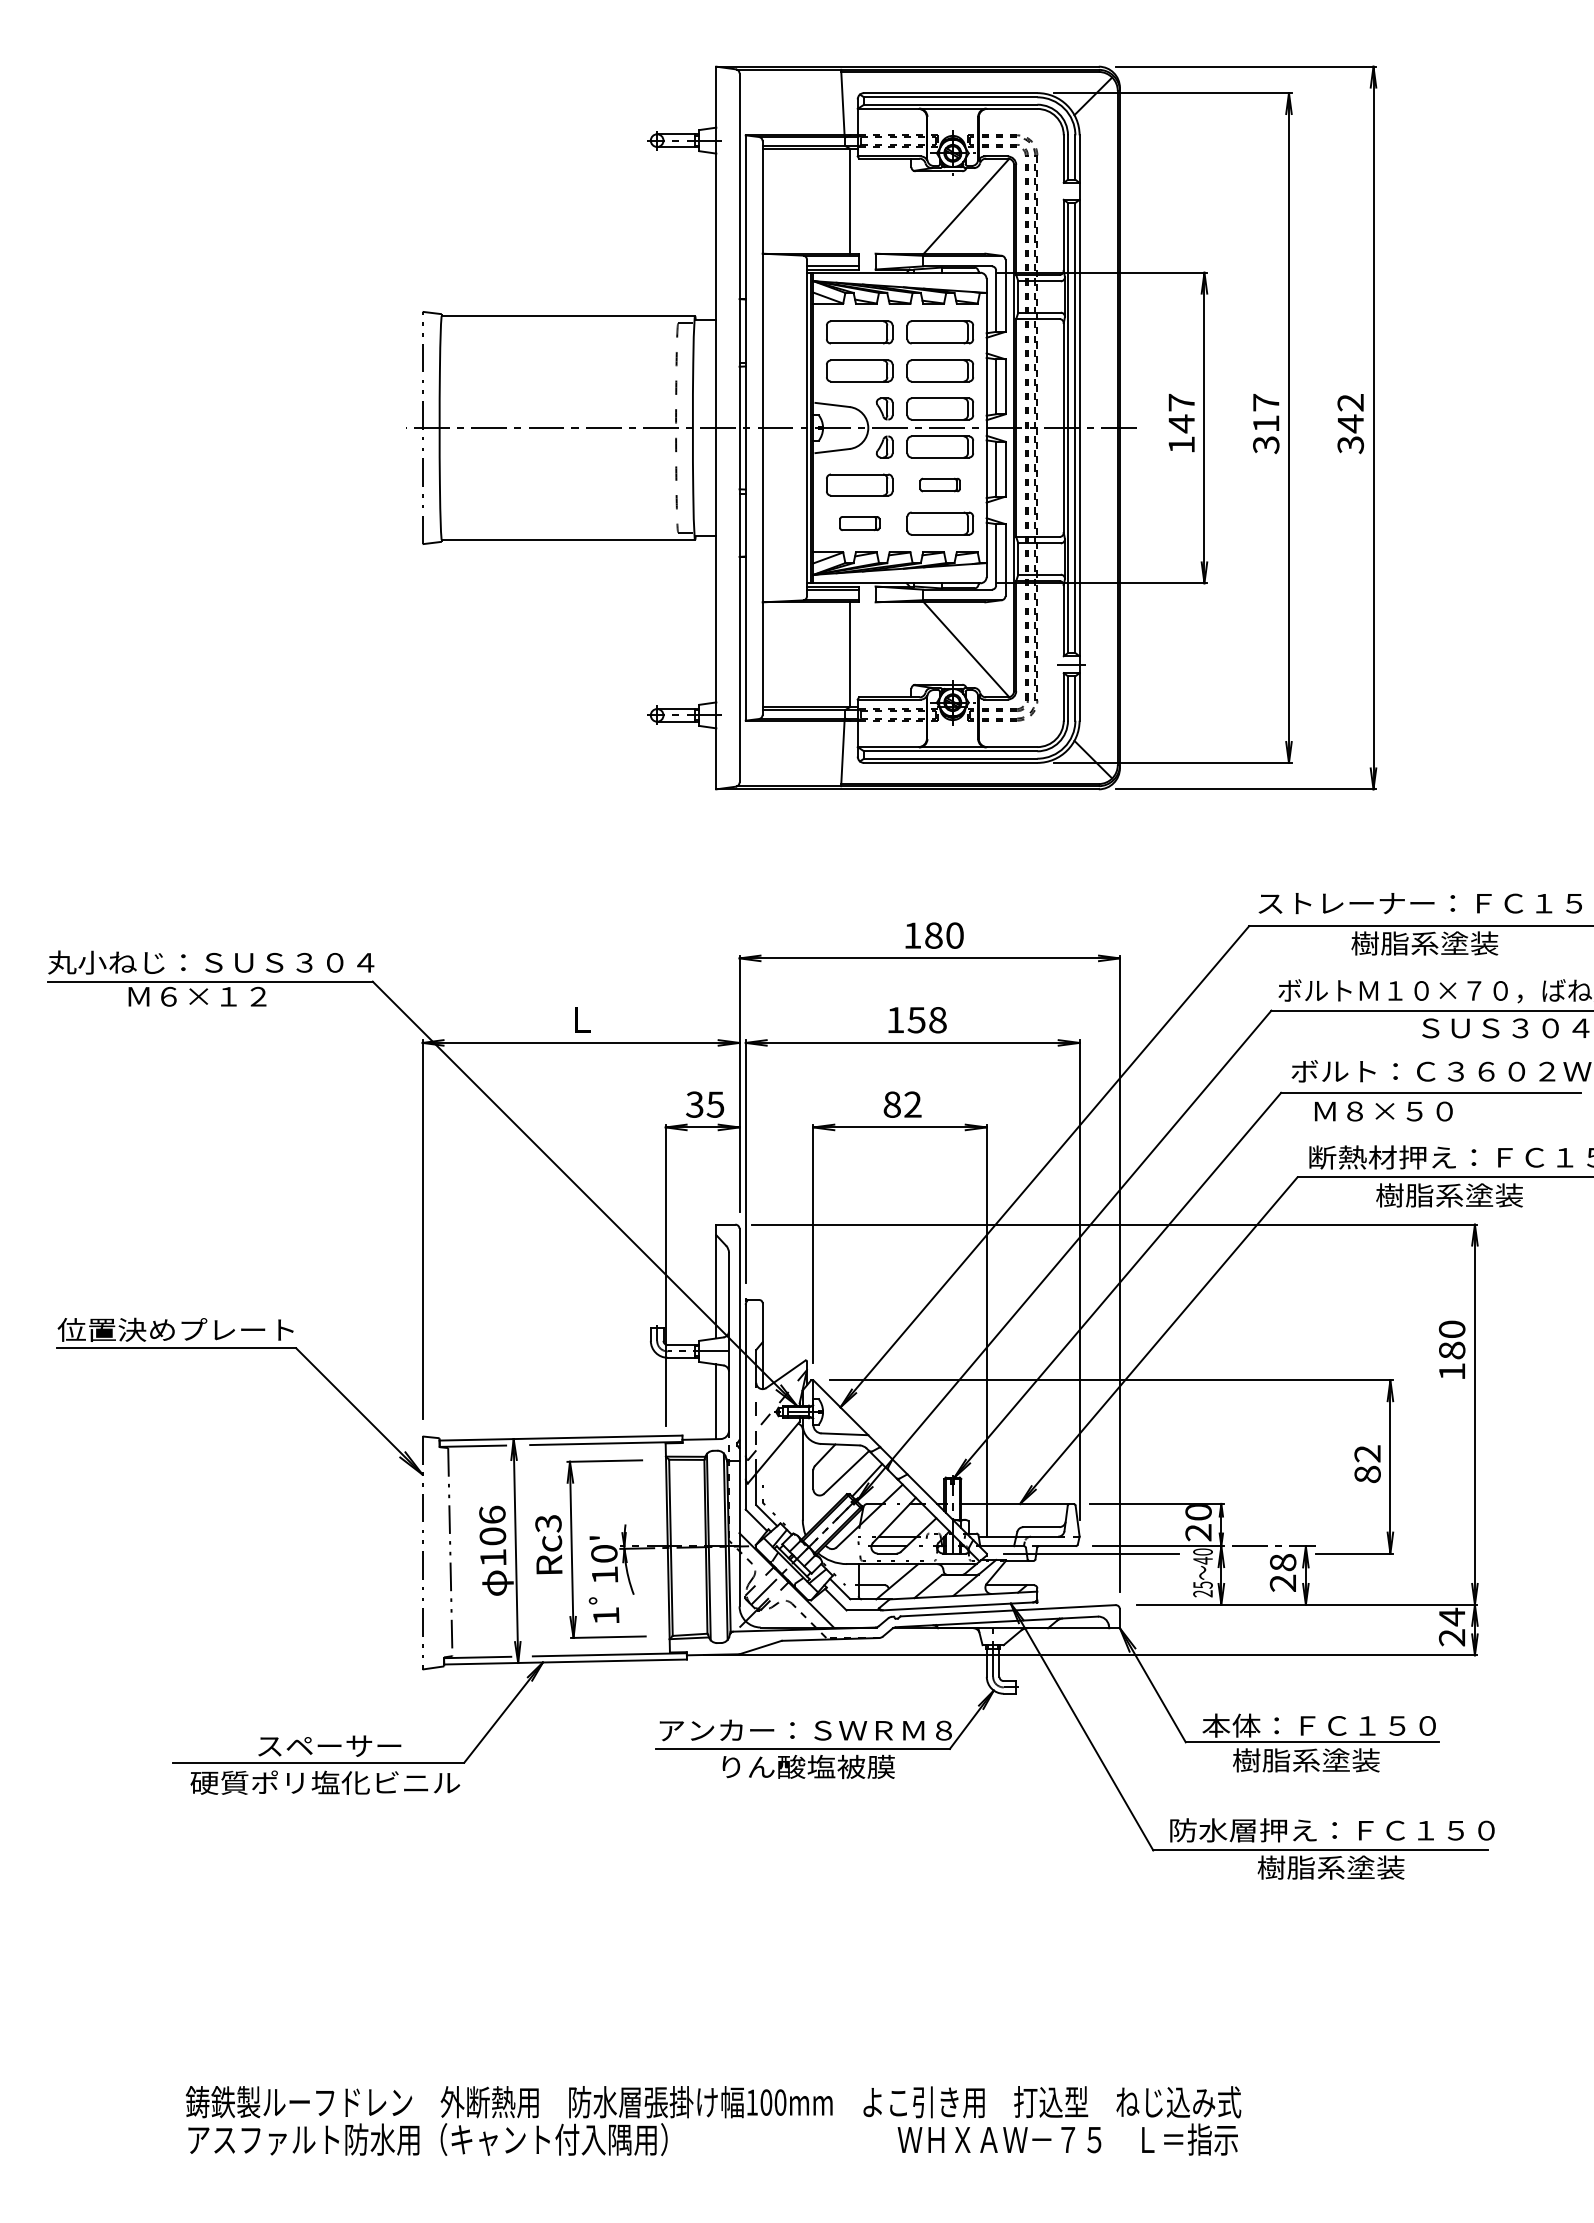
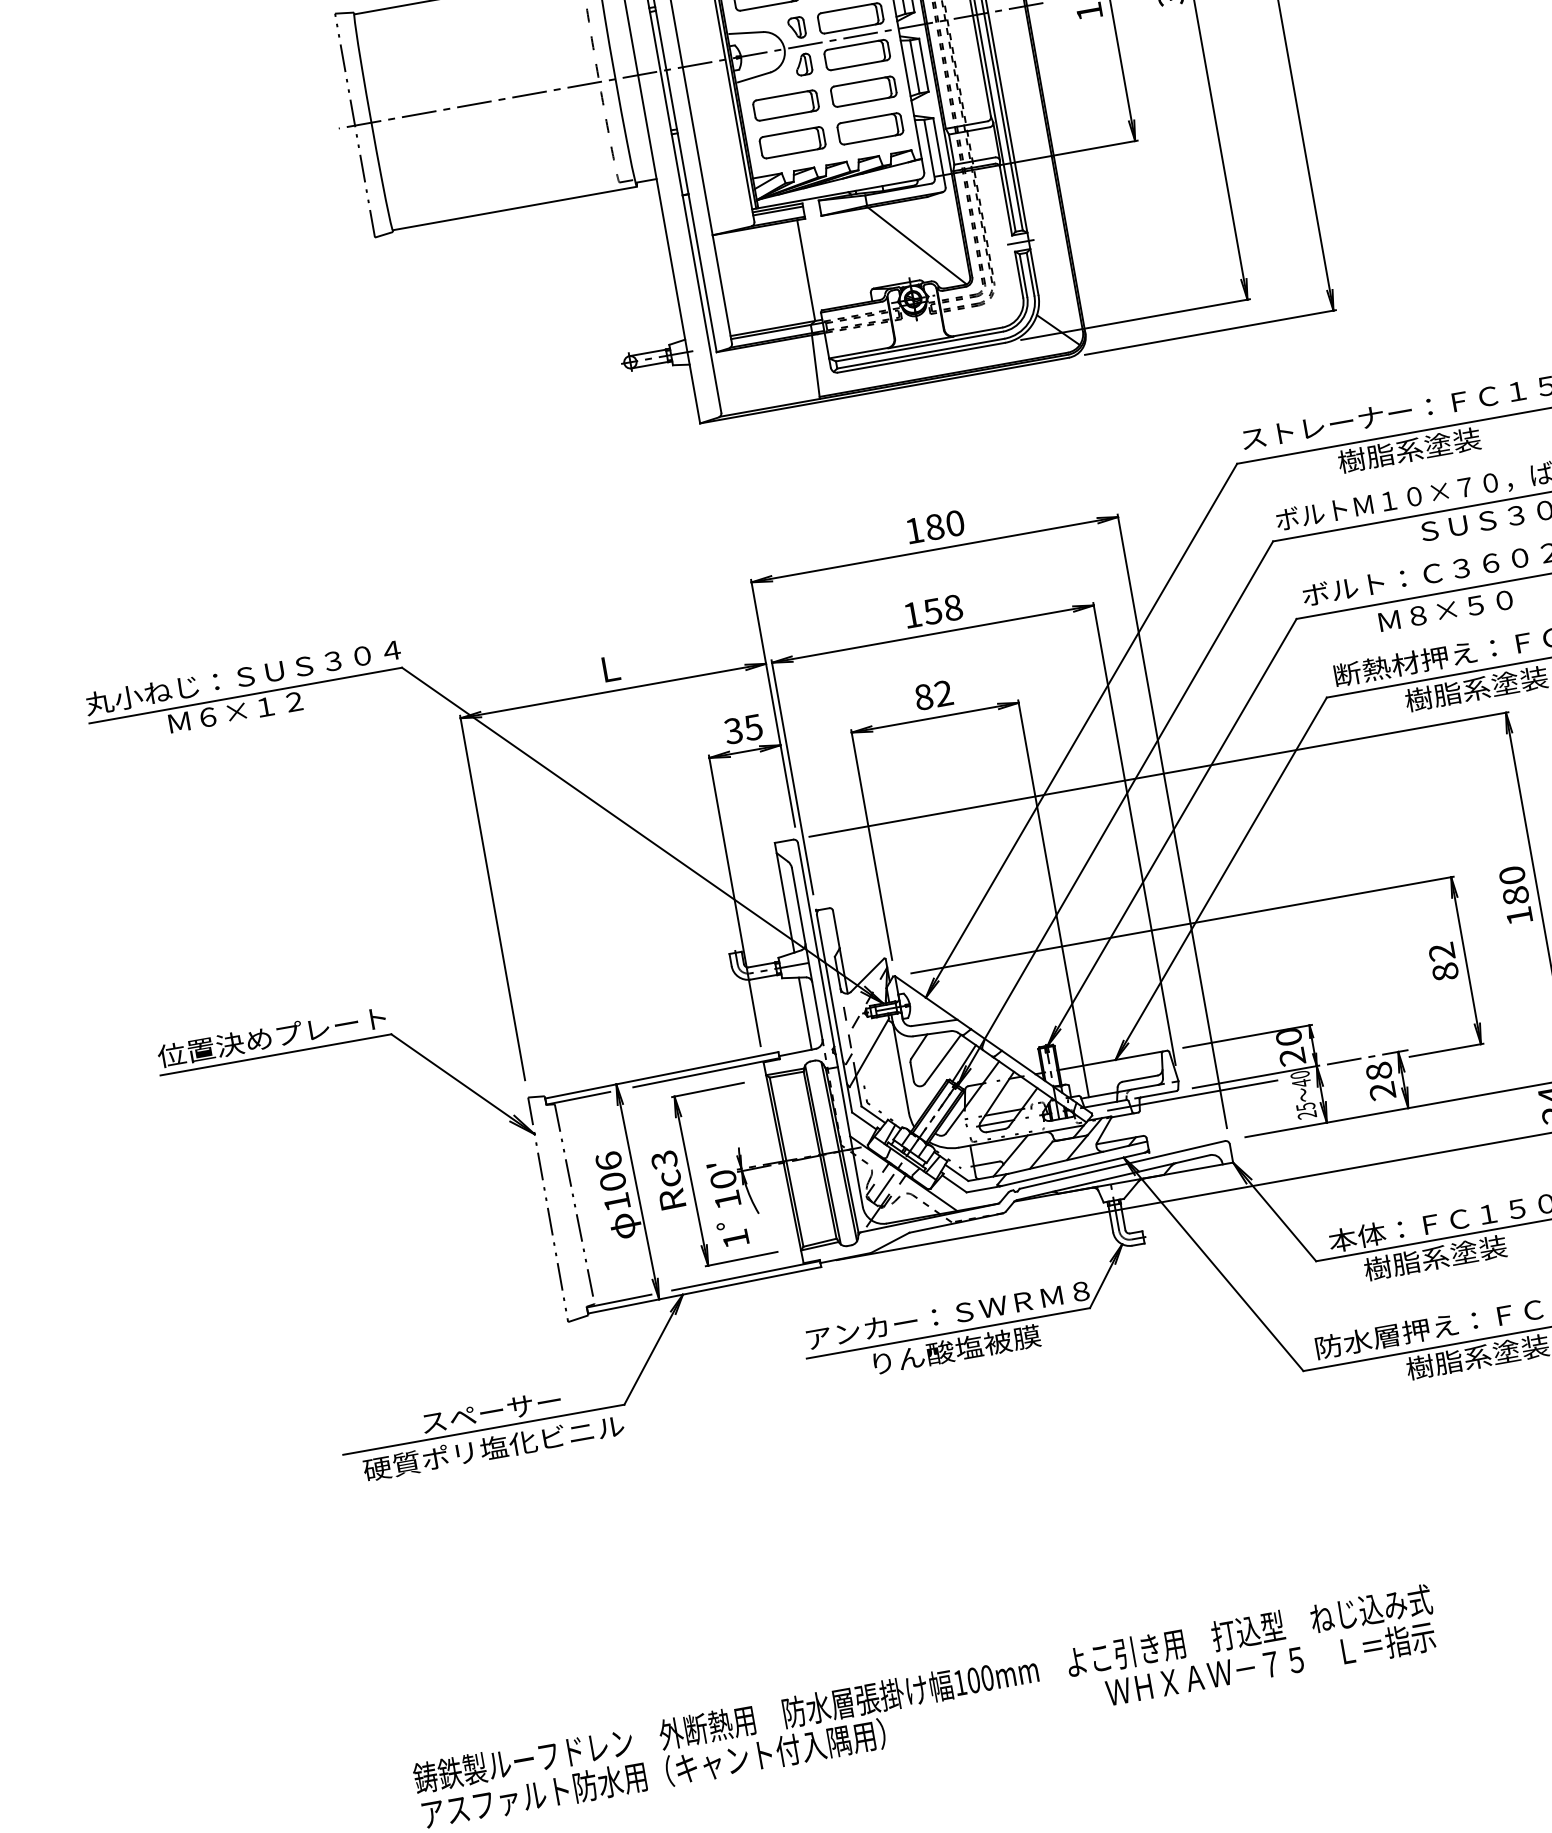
part: (939, 484) -> (862, 91), size x1.67
part: (859, 523) -> (792, 142), size x1.67
text: (1383, 1111) -> (1445, 610), moved
text: (1452, 1349) -> (1516, 894), moved

